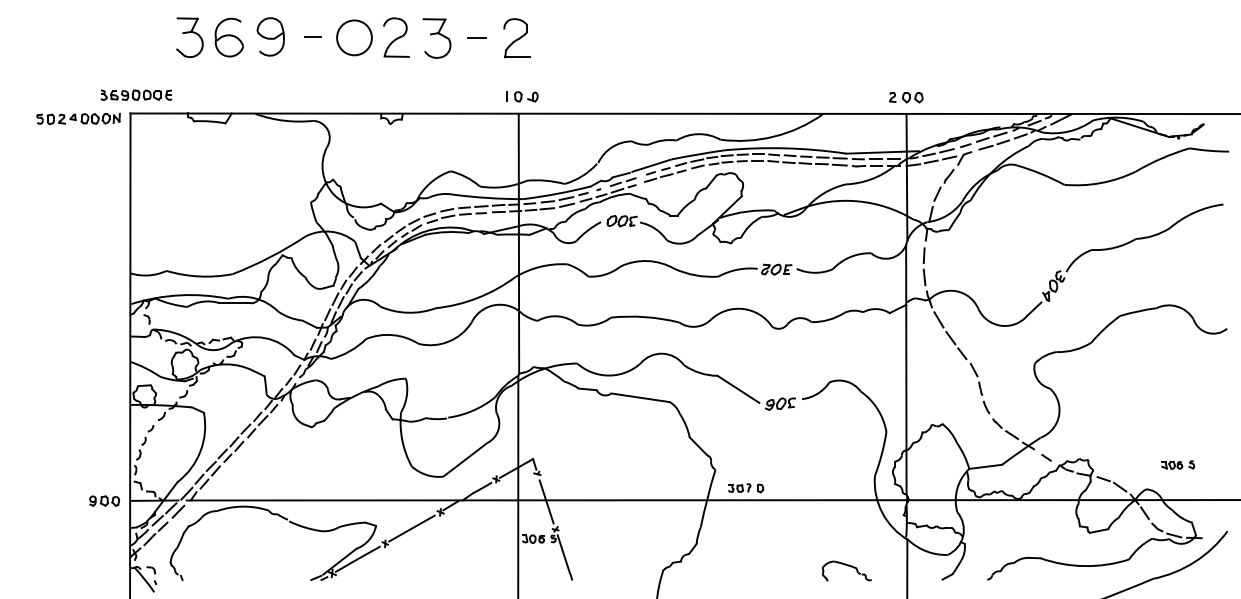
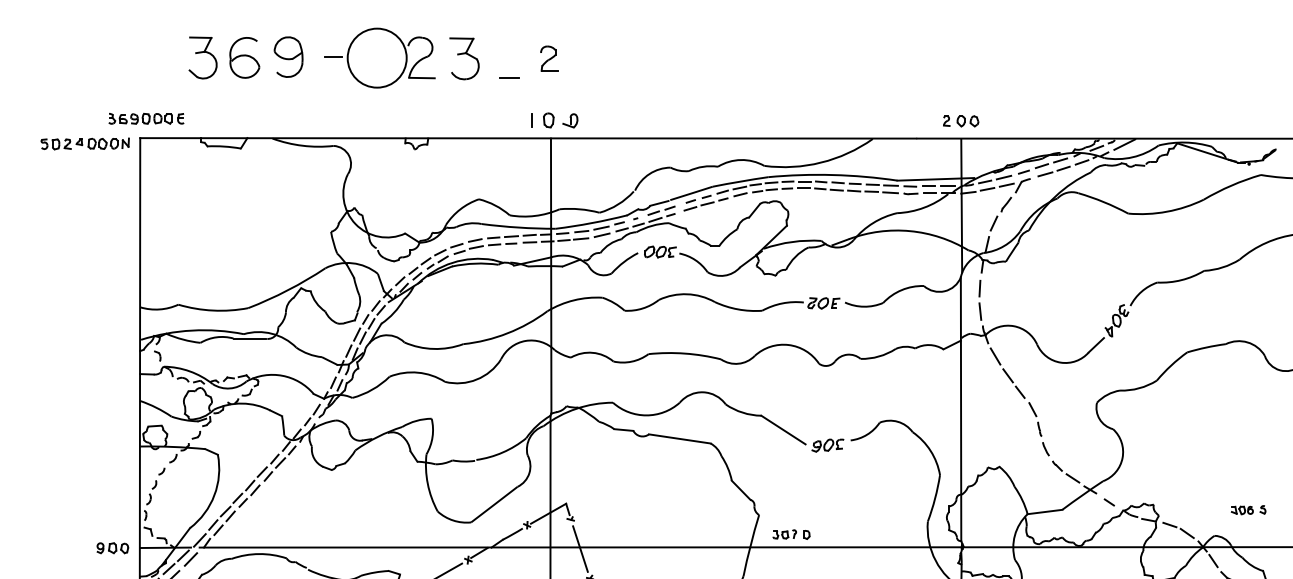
circle: (354, 37) -> (377, 57), size x1.6
line: (476, 37) -> (509, 77), moved
part: (516, 38) -> (548, 58), size x0.6
part: (522, 96) -> (554, 120), size x1.4

